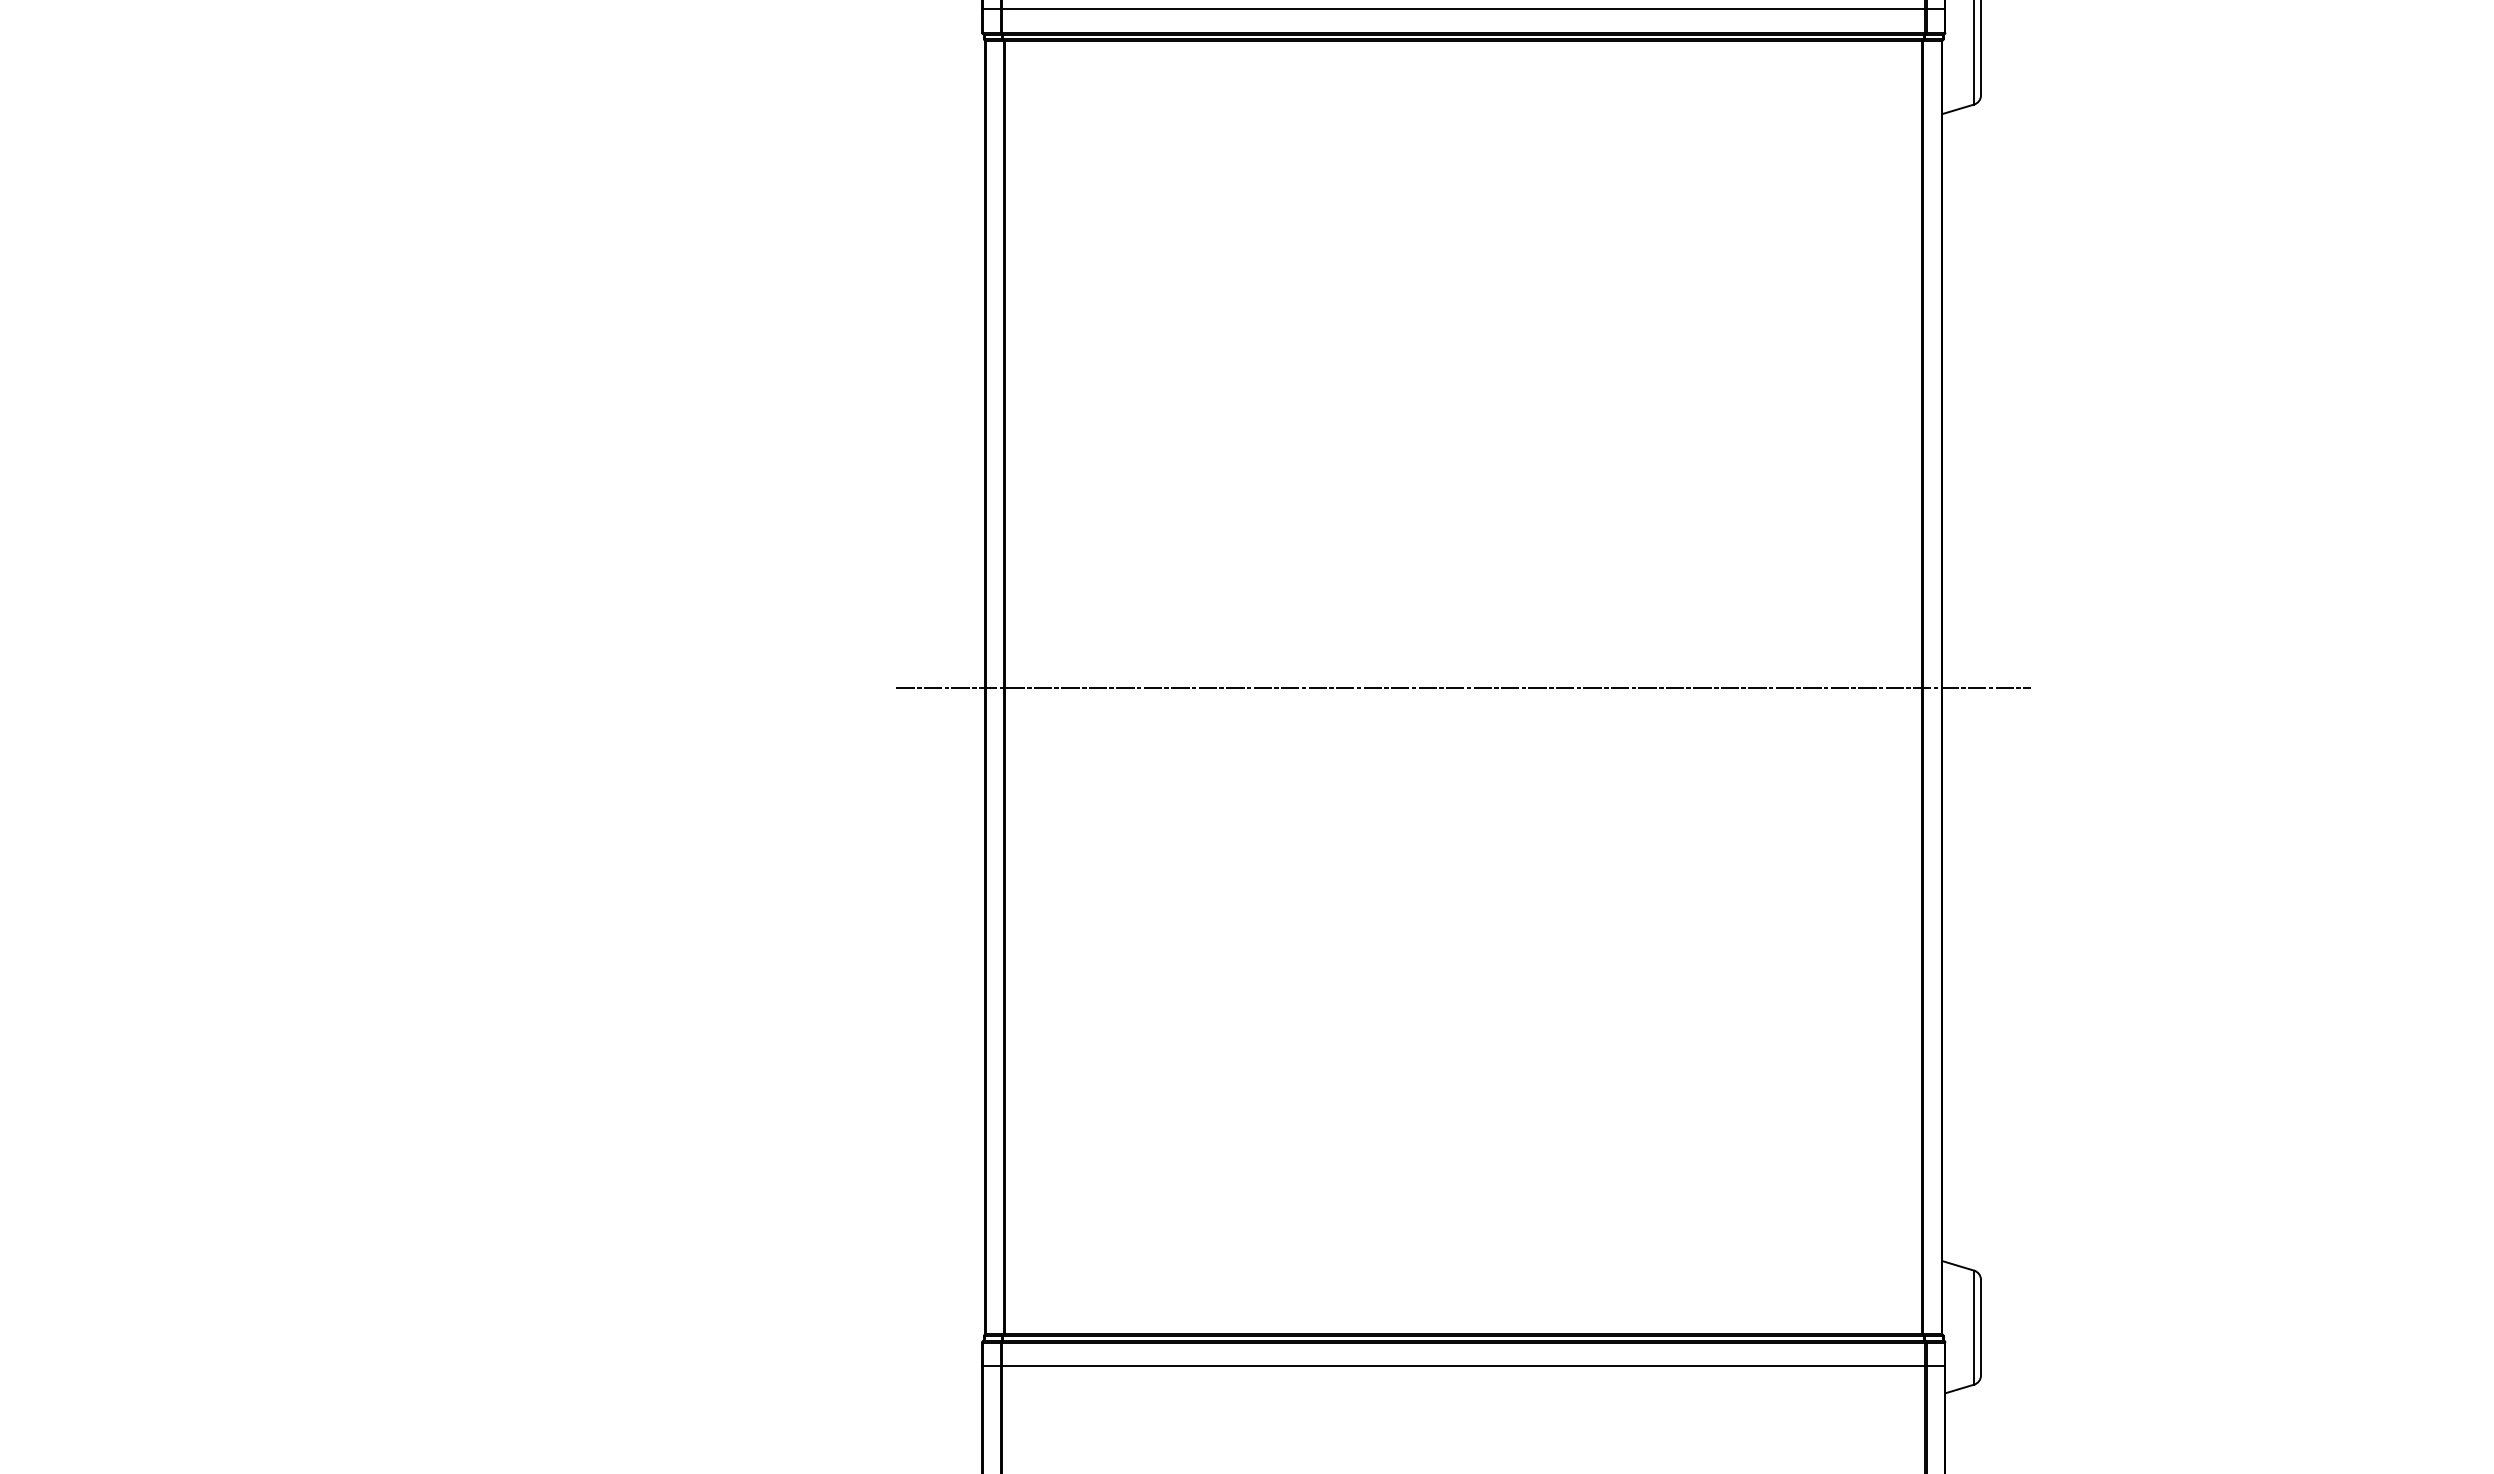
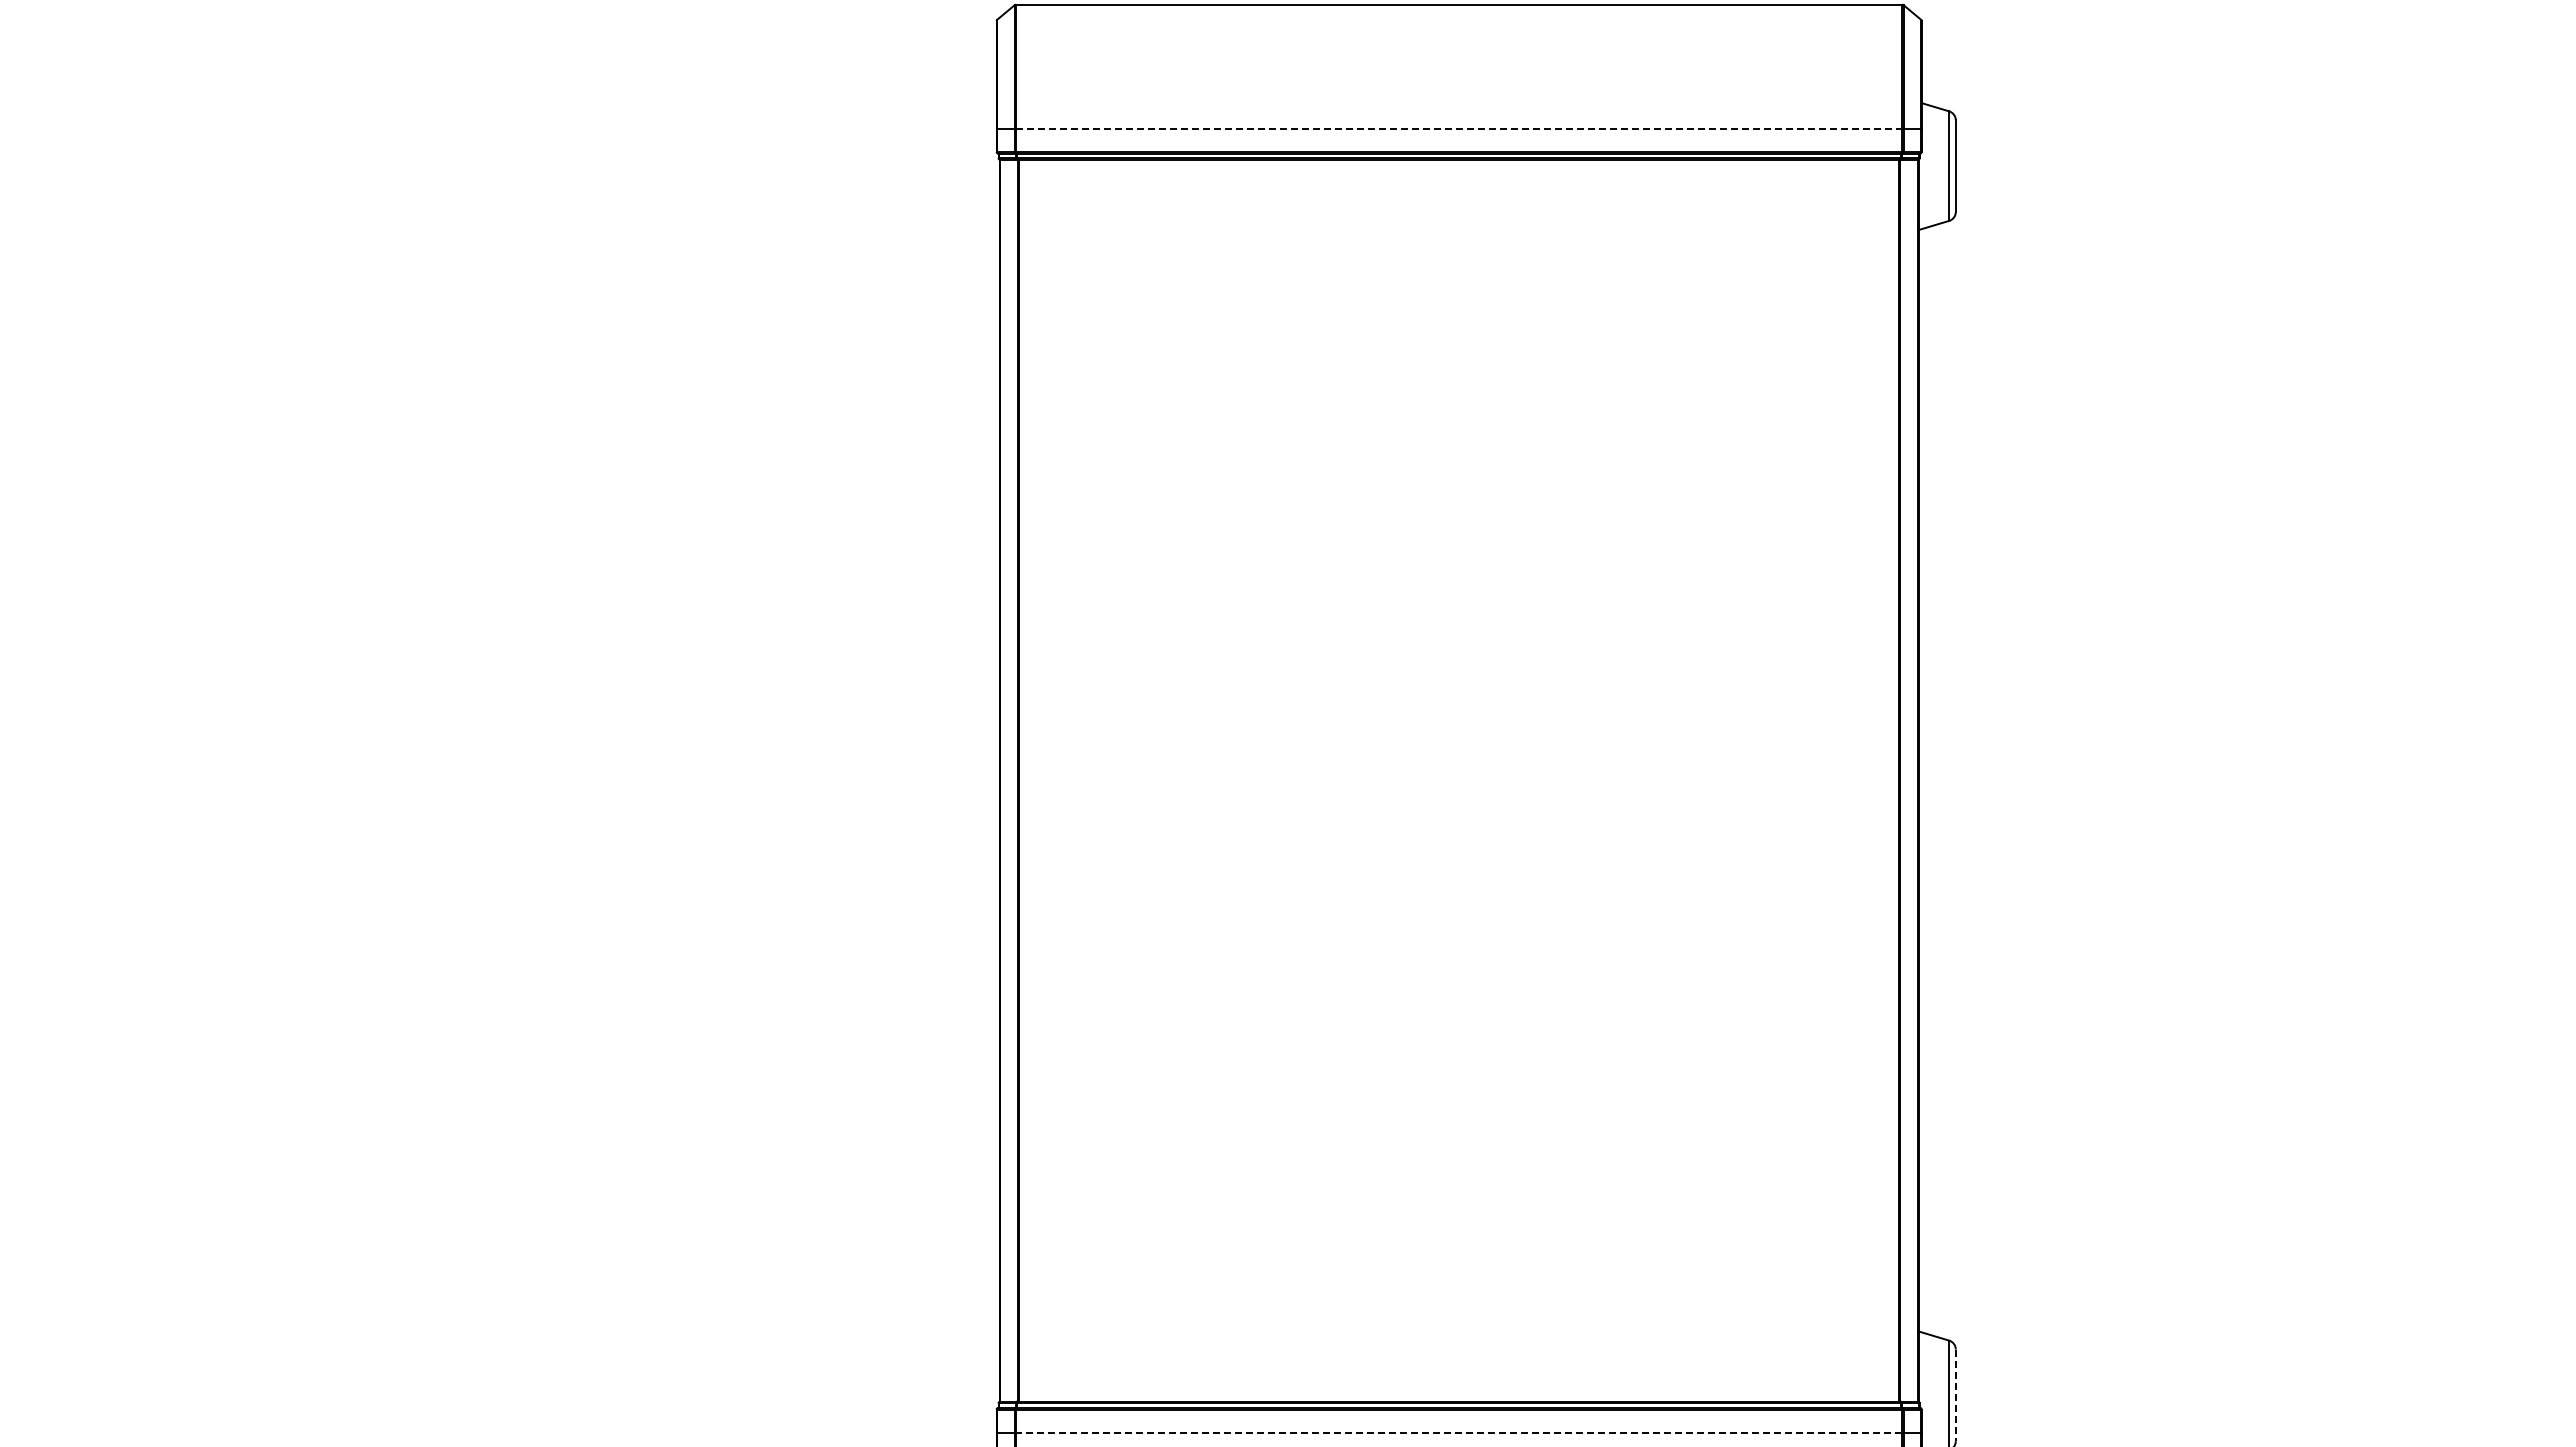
line: (1464, 8) -> (1459, 128), solid -> dashed
line: (1463, 687) -> (1458, 780), removed
line: (1980, 1327) -> (1955, 1395), solid -> dashed
line: (1463, 1366) -> (1458, 1432), solid -> dashed

